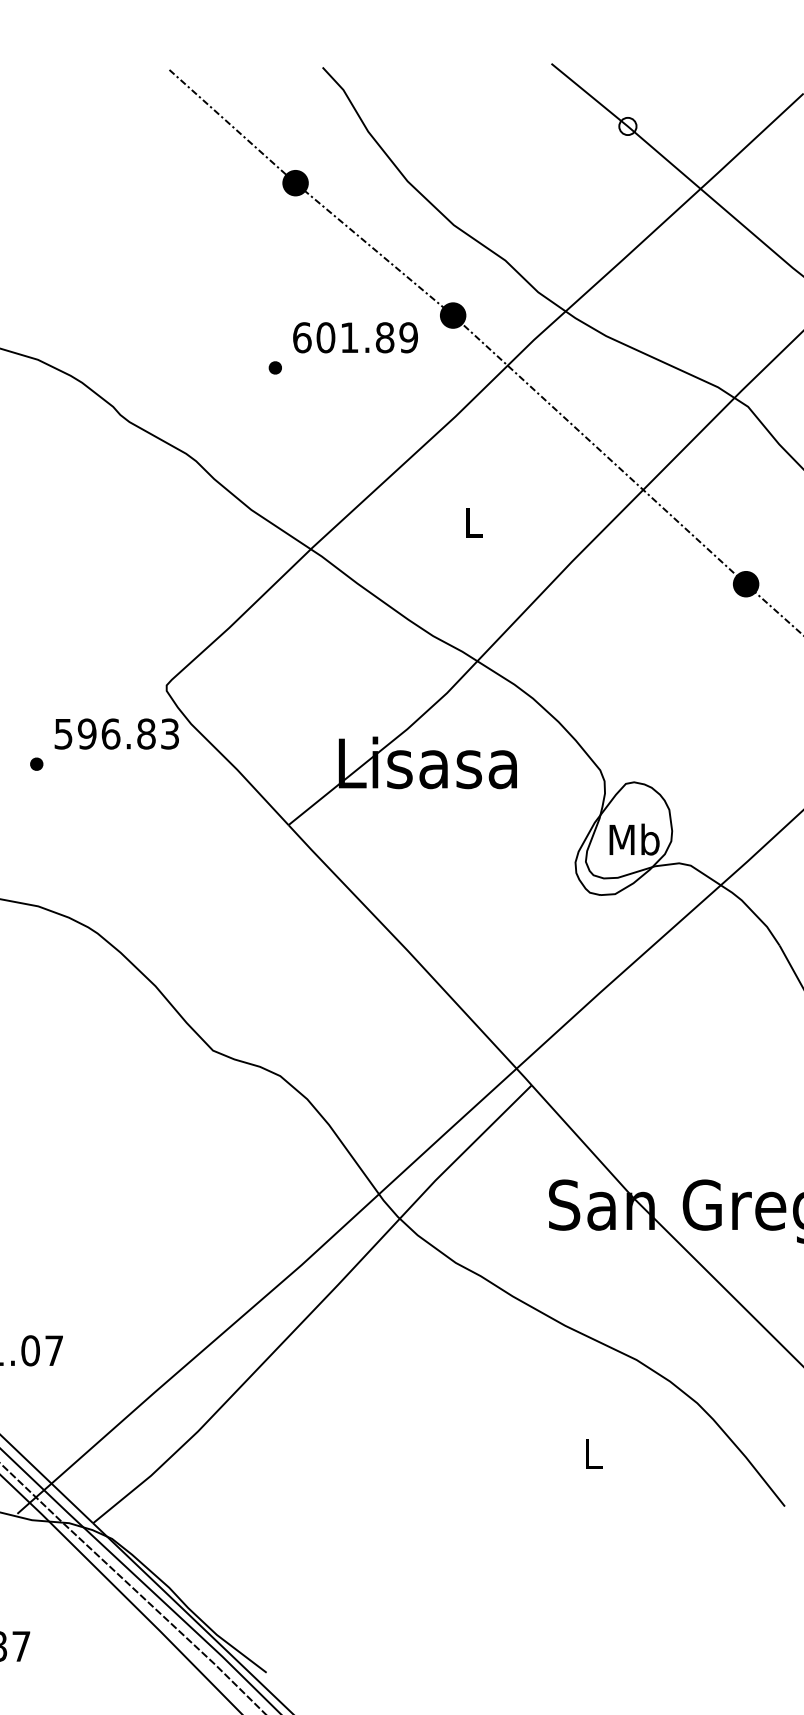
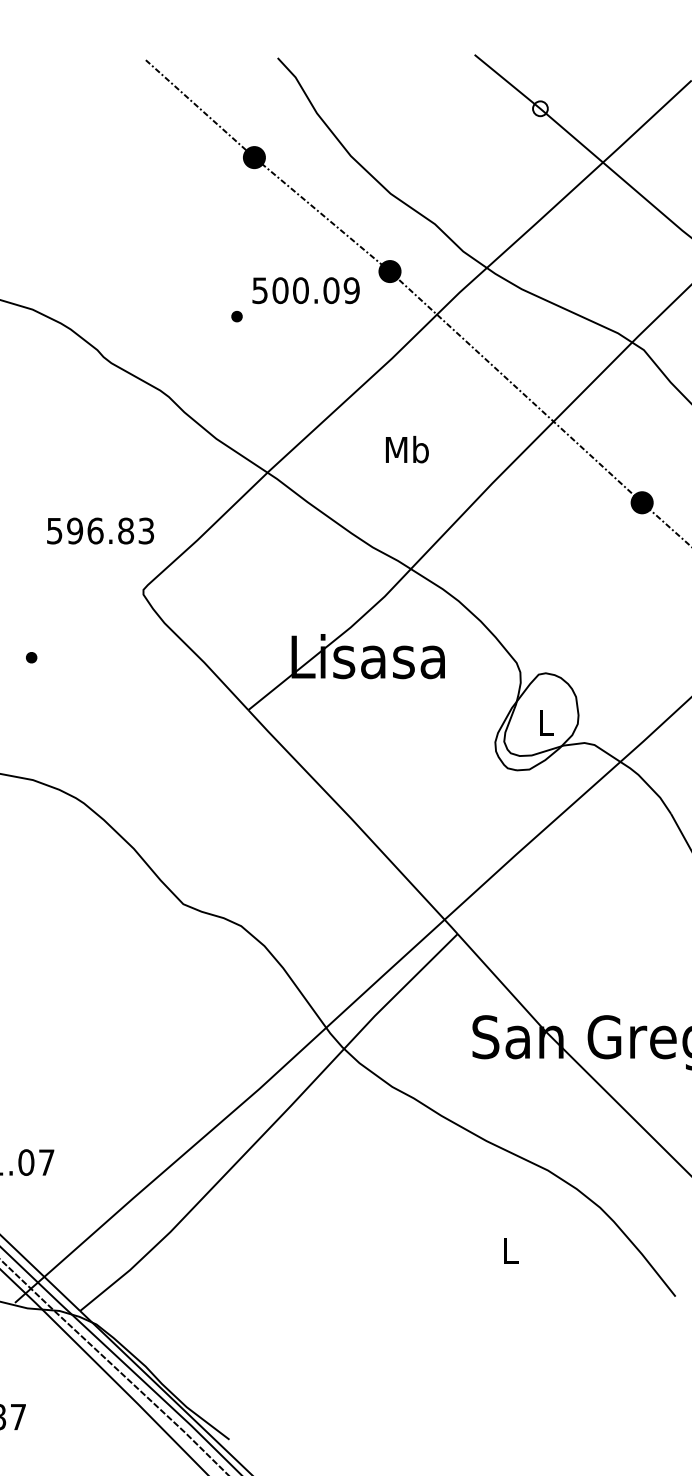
text: (343, 337) -> (295, 290), 601.89 -> 500.09
text: (473, 522) -> (407, 449), L -> Mb
text: (116, 733) -> (100, 530), moved
text: (634, 839) -> (546, 722), Mb -> L

